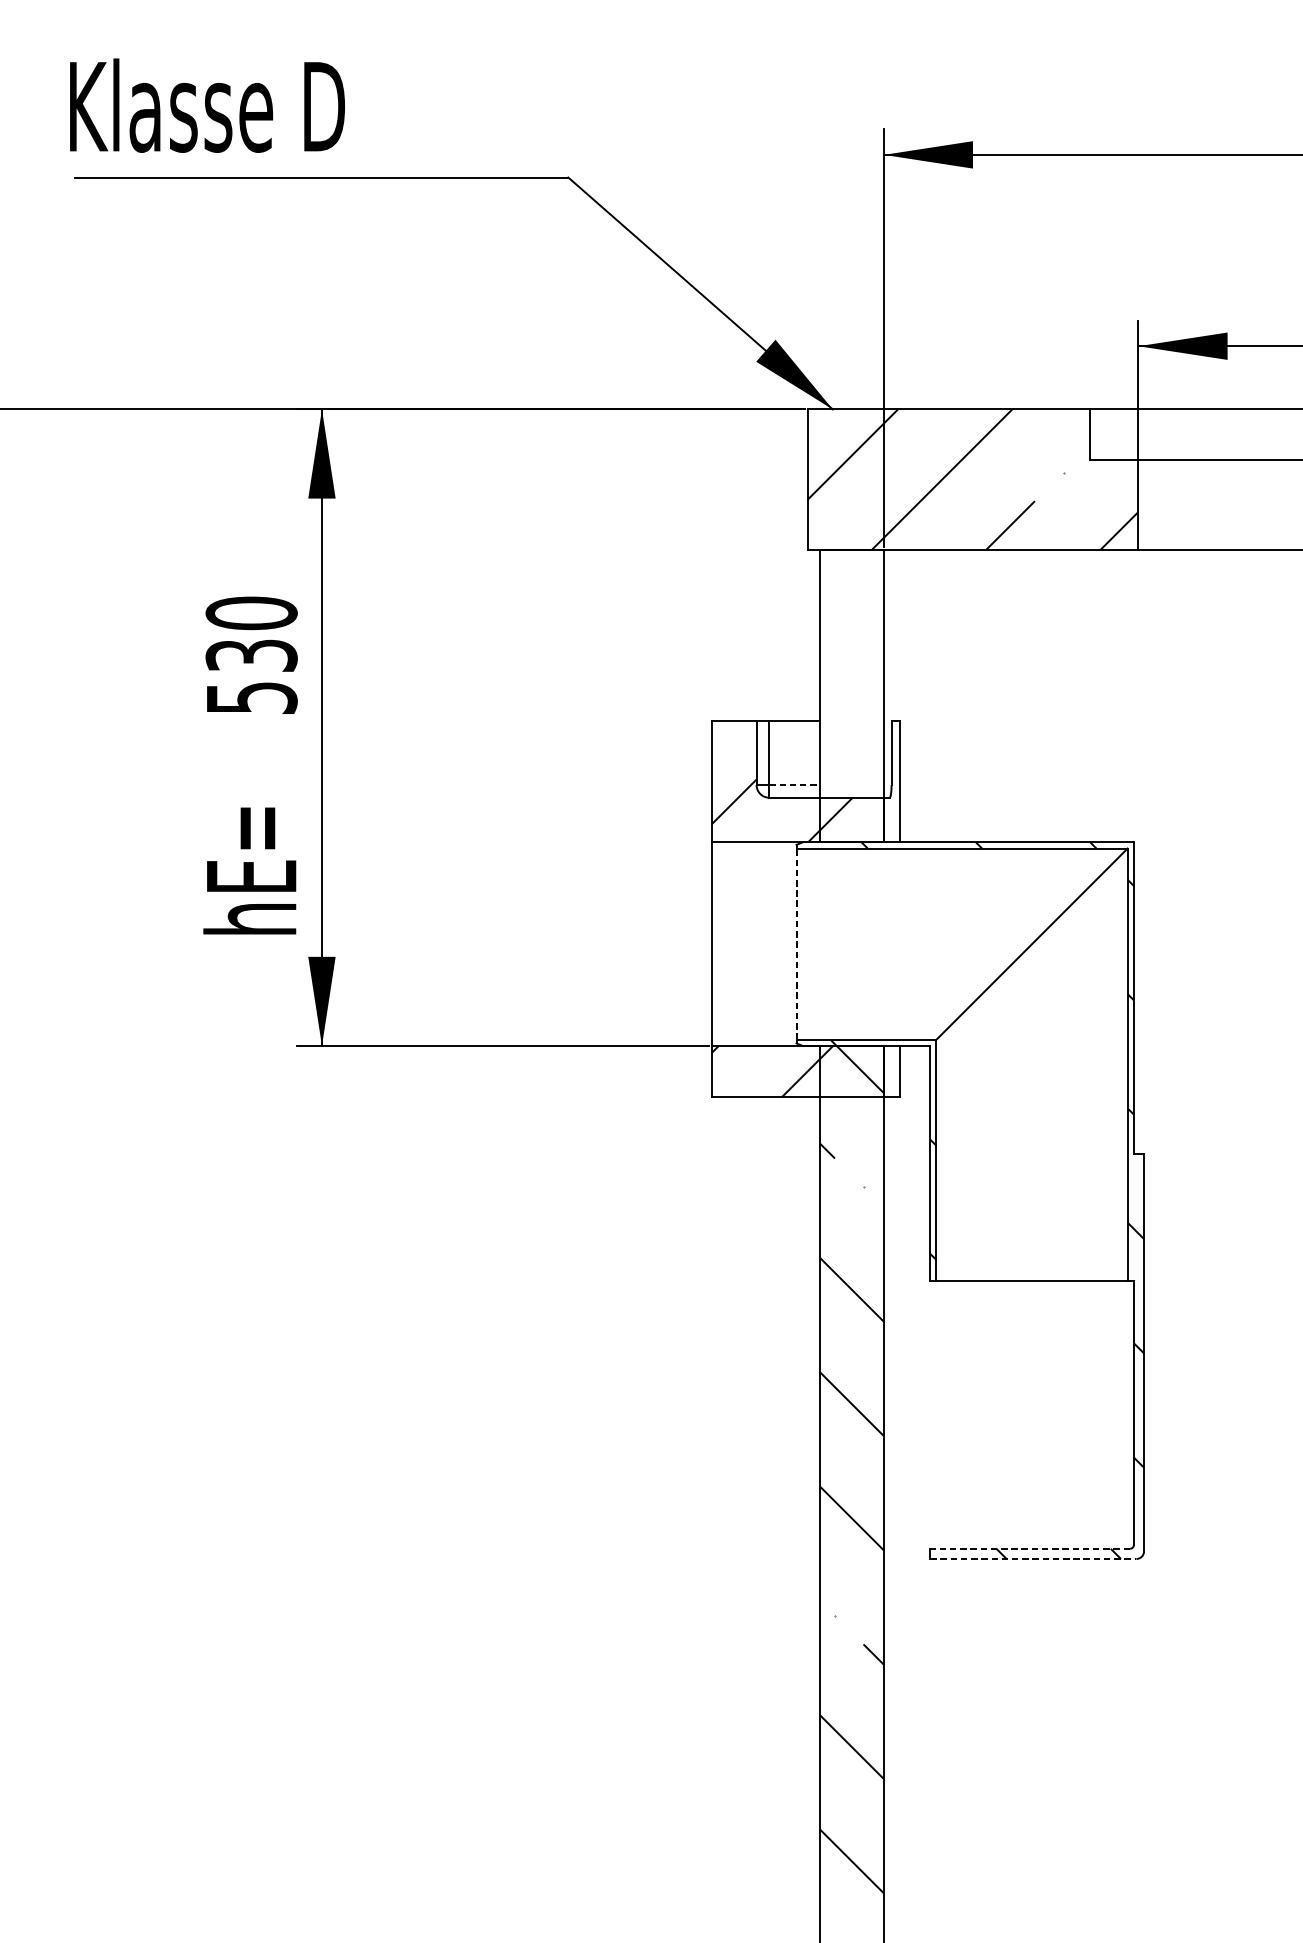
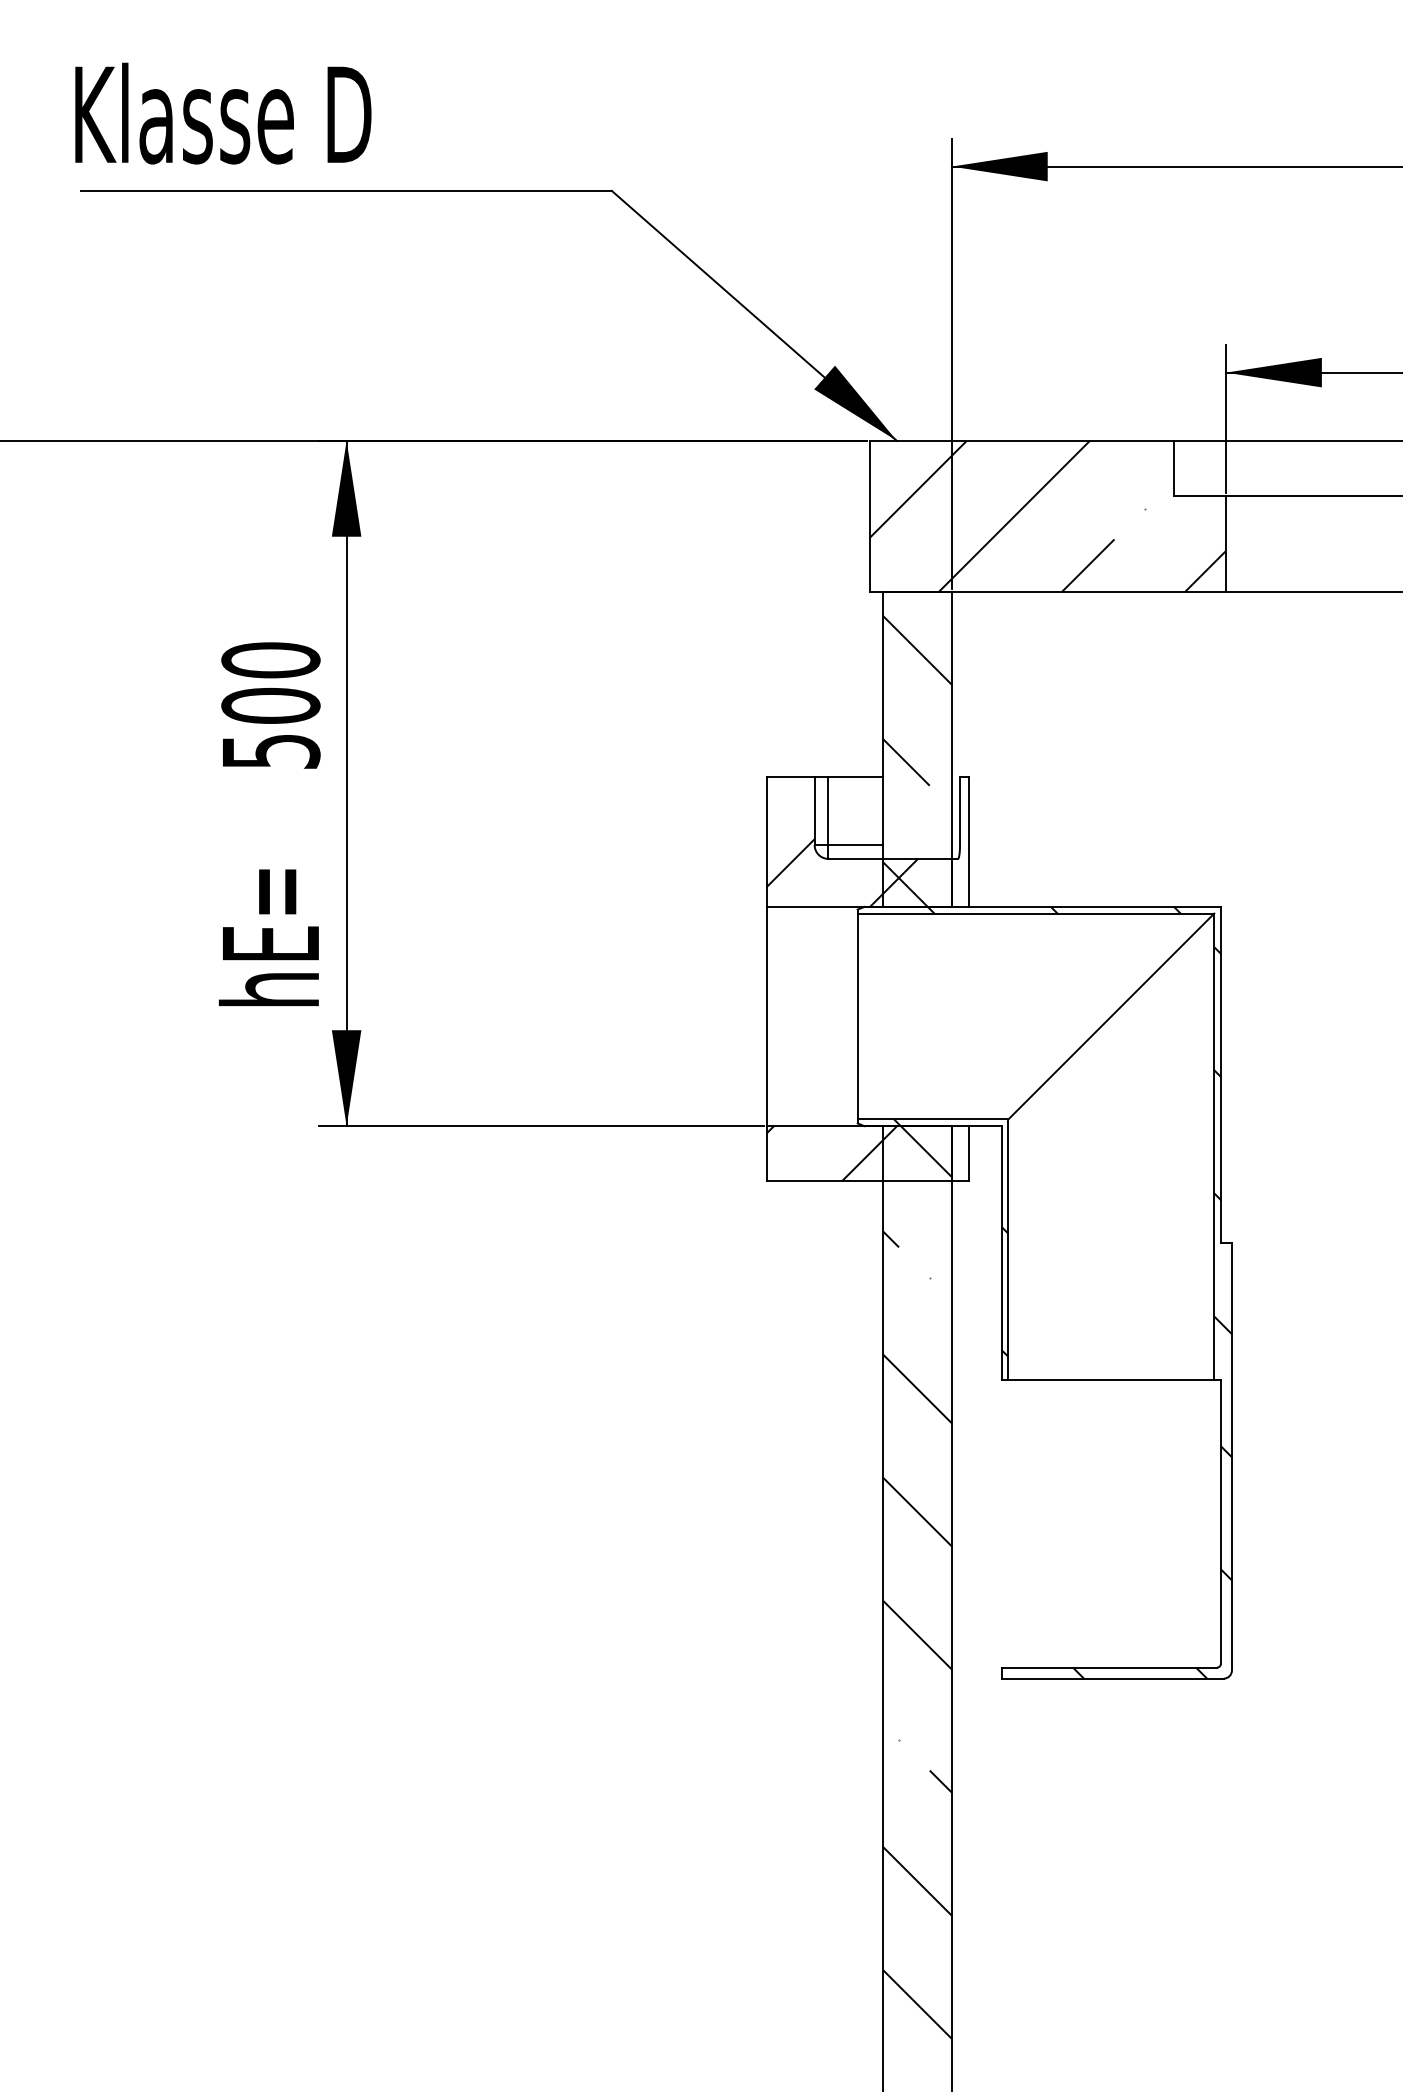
text: (251, 655) -> (270, 705), 530 -> 500
hatch: (852, 707) -> (917, 761), added
line: (795, 785) -> (856, 845), dashed -> solid
line: (796, 944) -> (857, 1016), dashed -> solid
line: (1030, 1548) -> (1109, 1667), dashed -> solid
line: (1034, 1558) -> (1113, 1678), dashed -> solid

